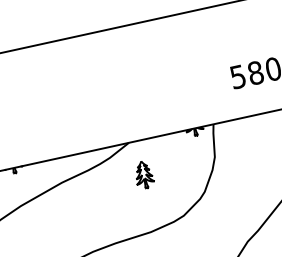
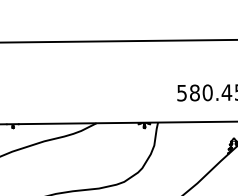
part: (143, 174) -> (102, 147), removed

